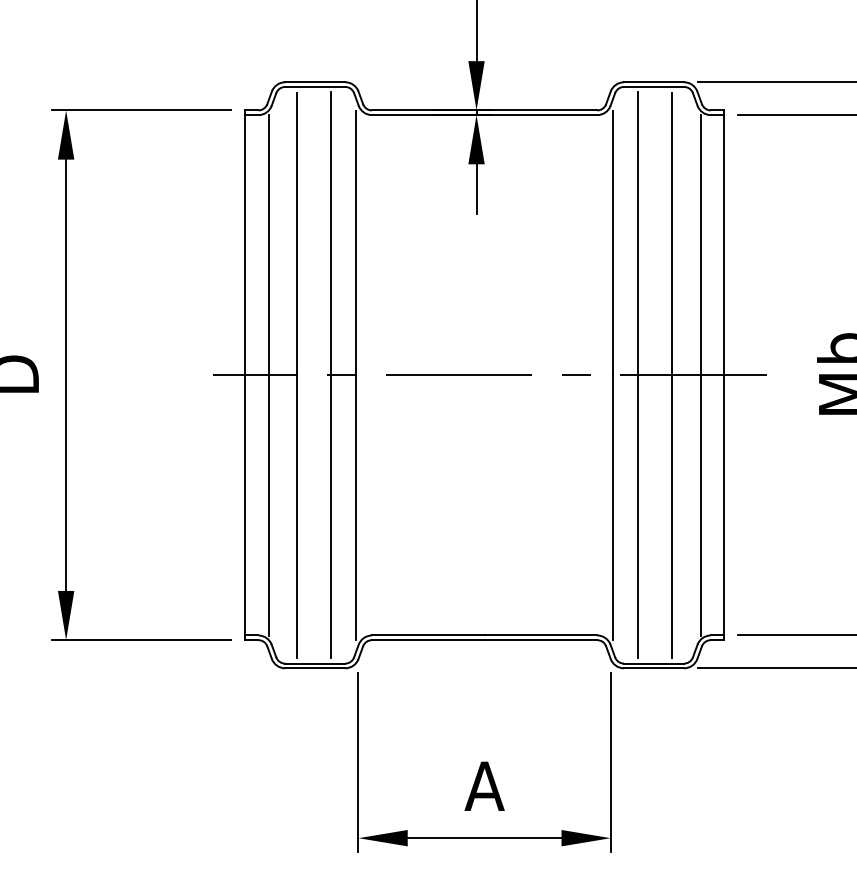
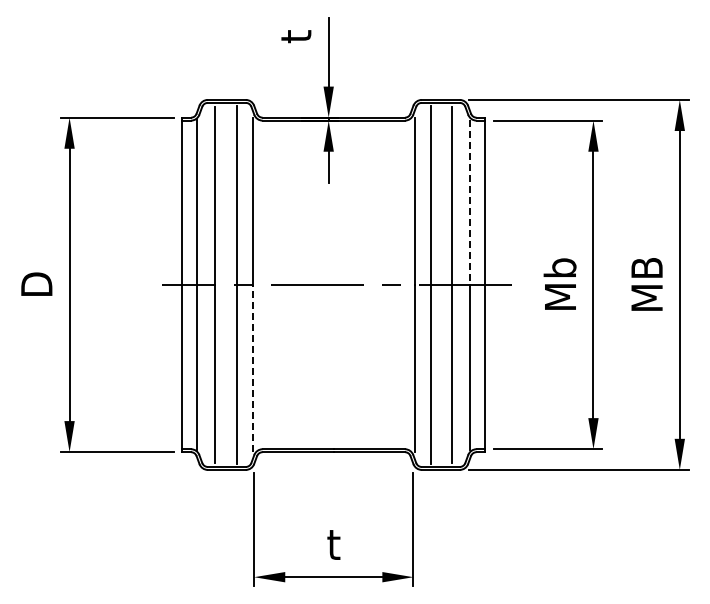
line: (701, 246) -> (470, 203), solid -> dashed
line: (355, 506) -> (252, 367), solid -> dashed
text: (484, 786) -> (333, 544), A -> t

